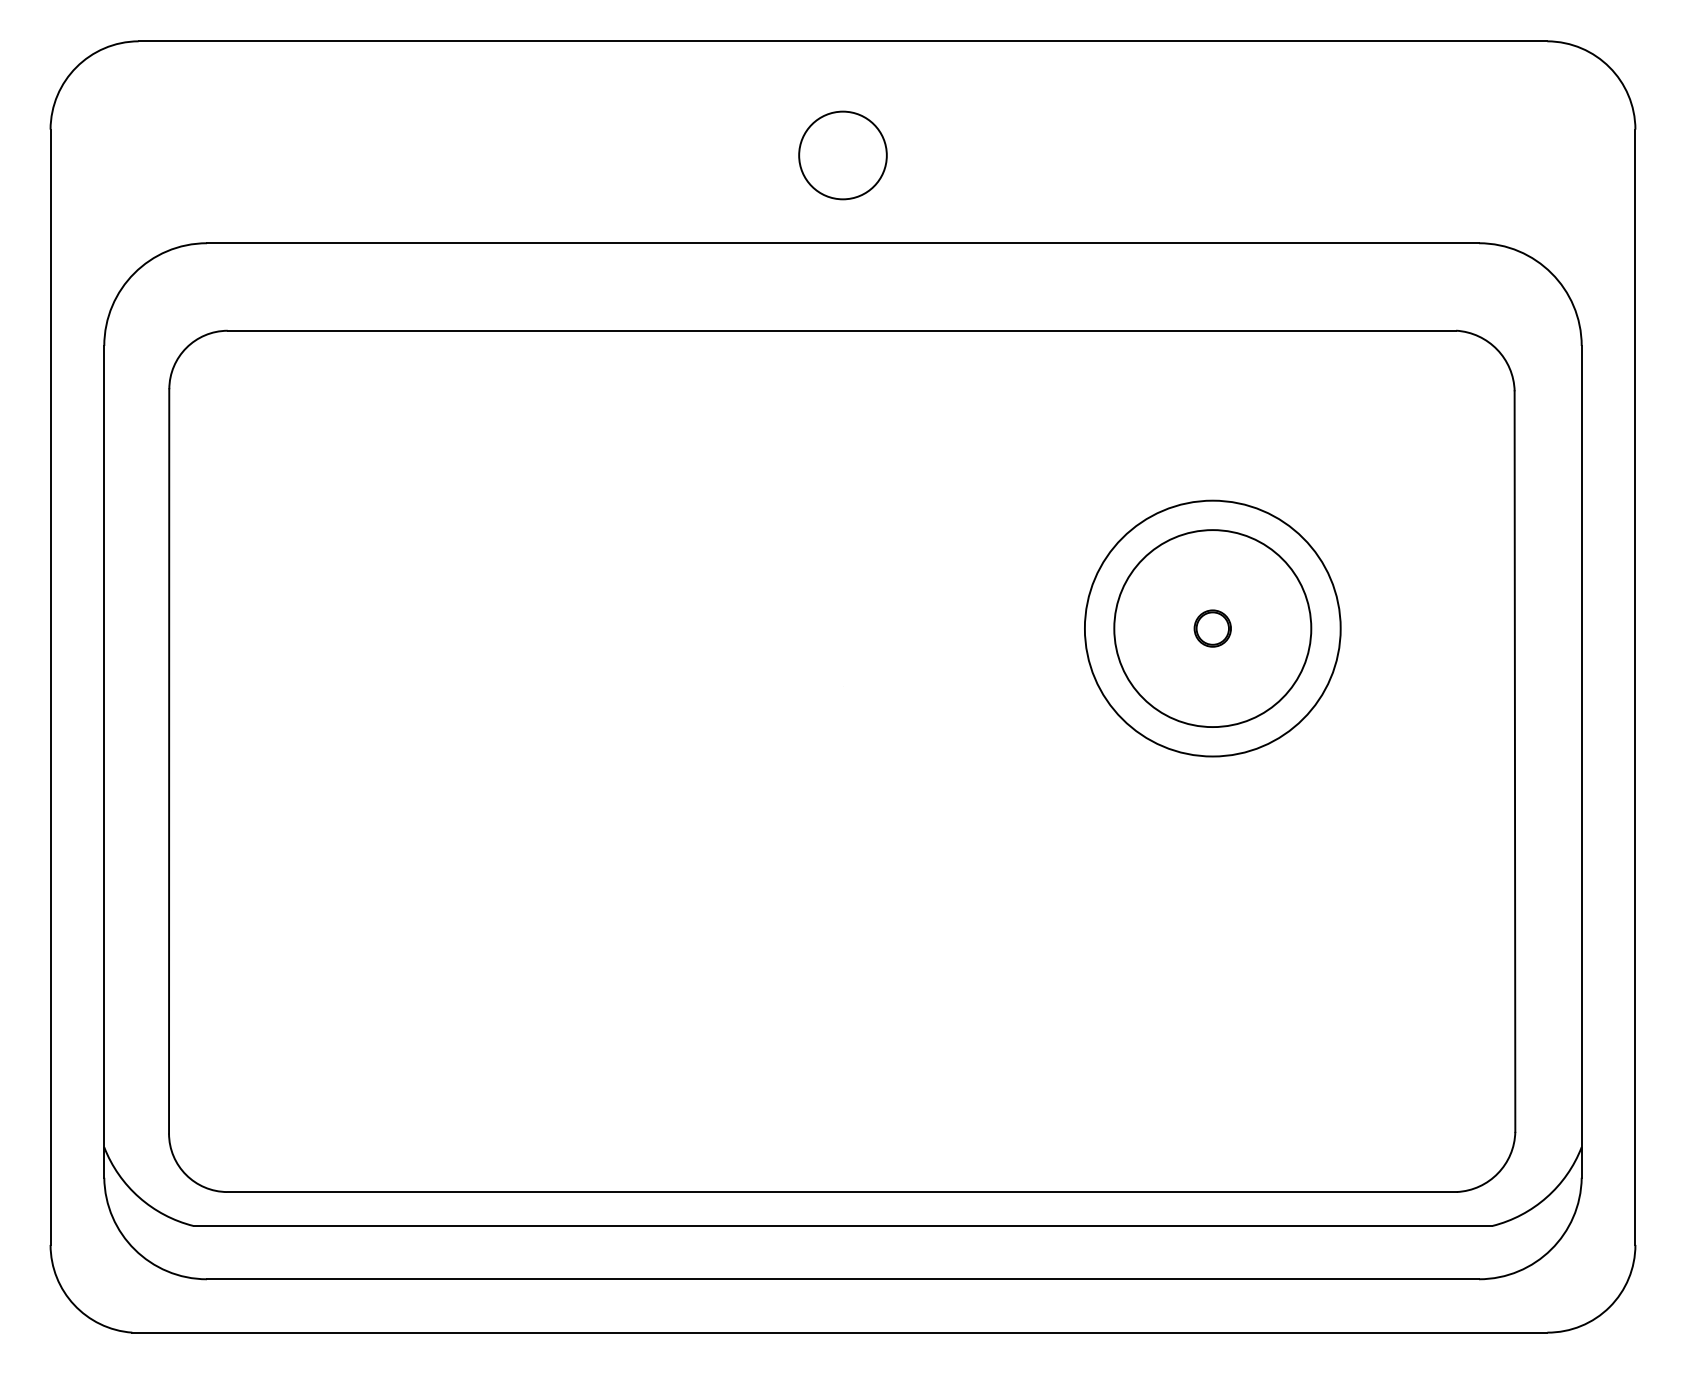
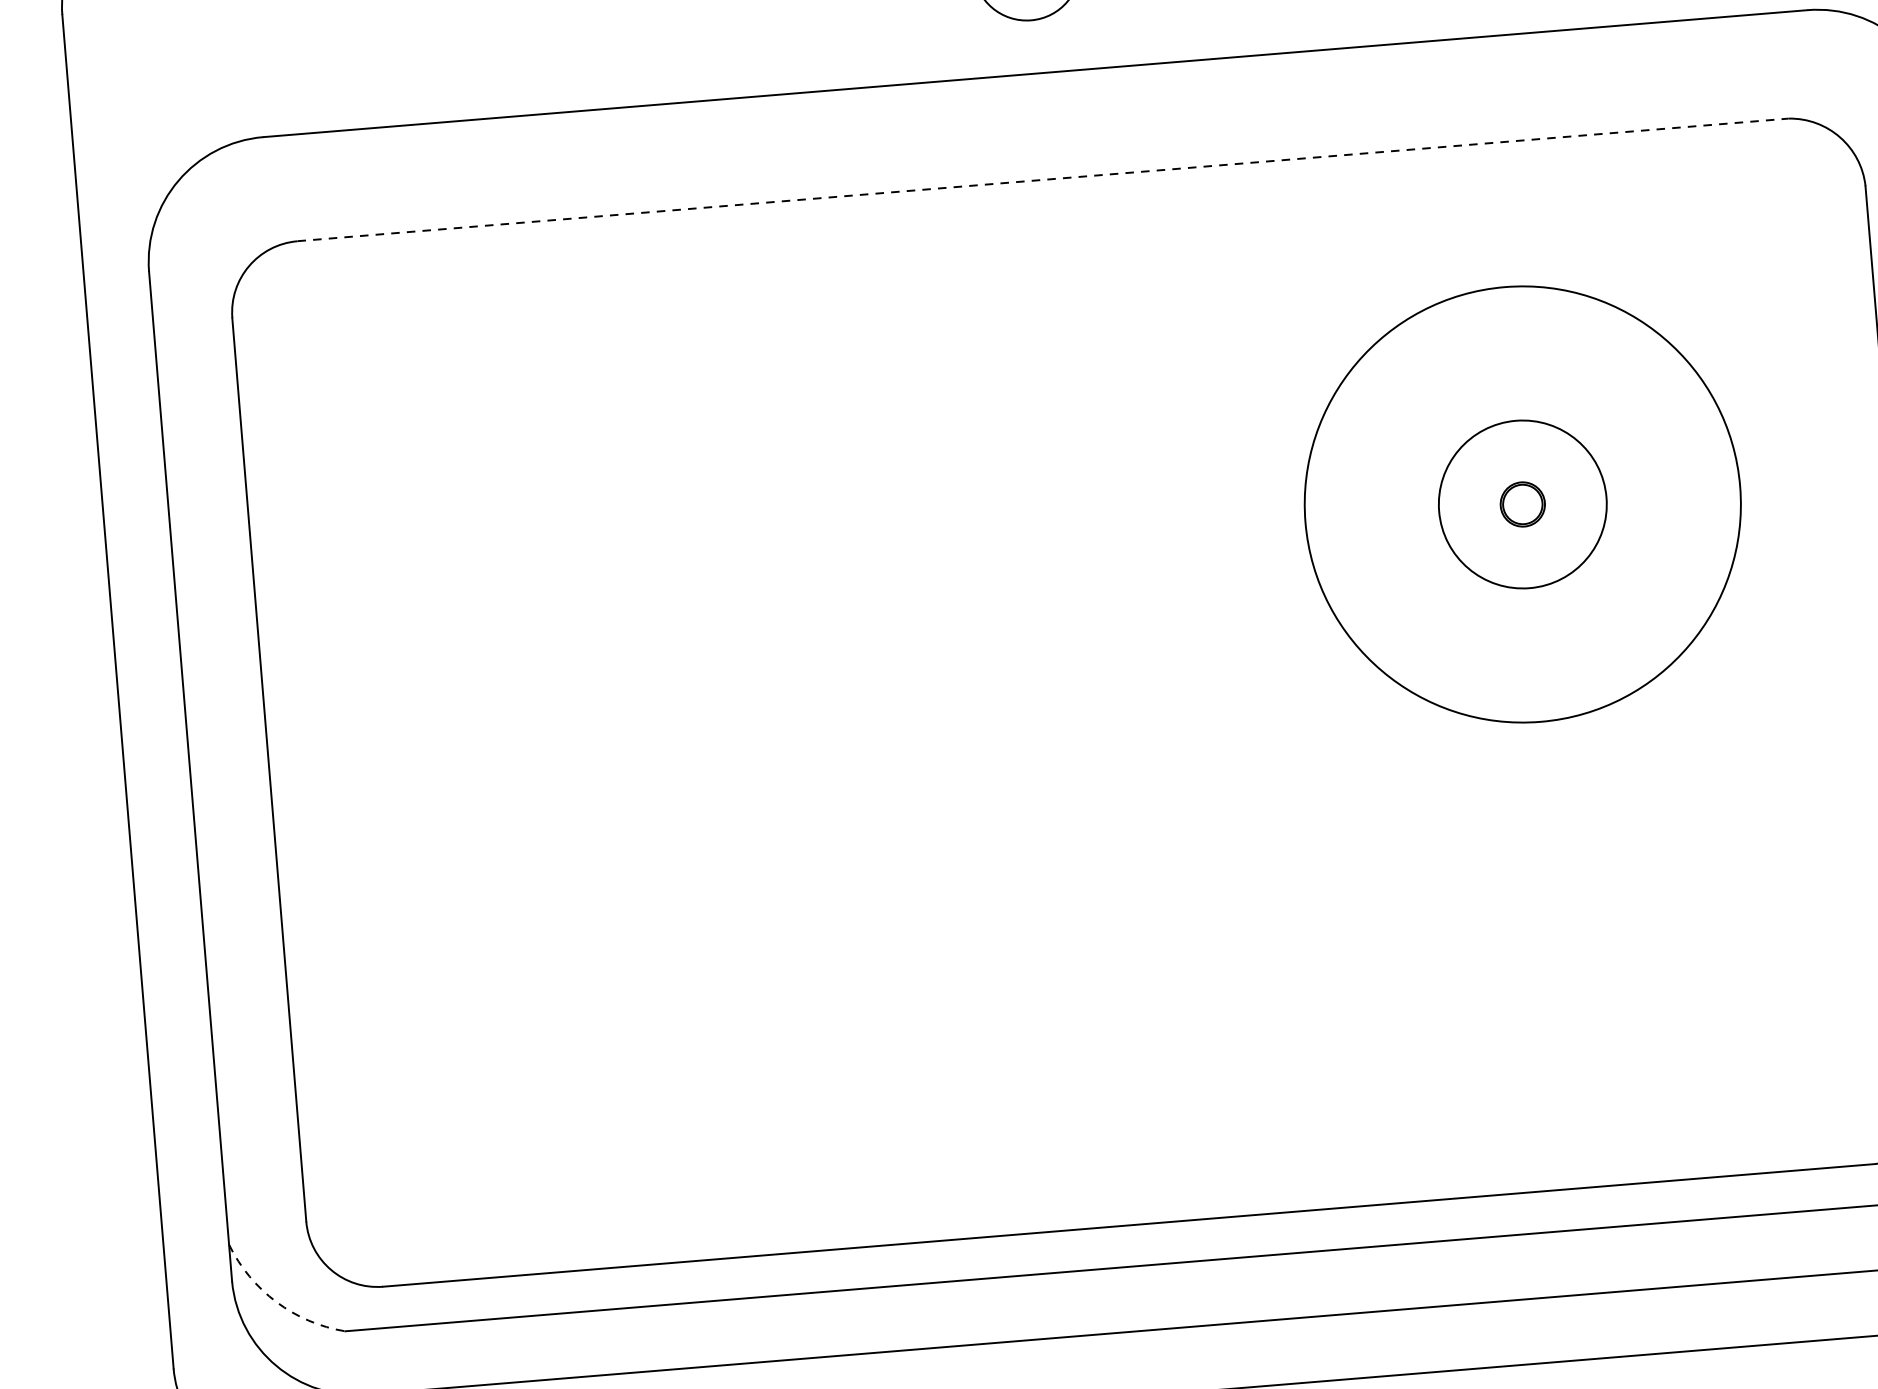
line: (842, 330) -> (1043, 179), solid -> dashed
circle: (1212, 628) -> (1522, 504), size x0.7
circle: (1212, 628) -> (1522, 504), size x1.4
arc: (139, 1197) -> (276, 1302), solid -> dashed

